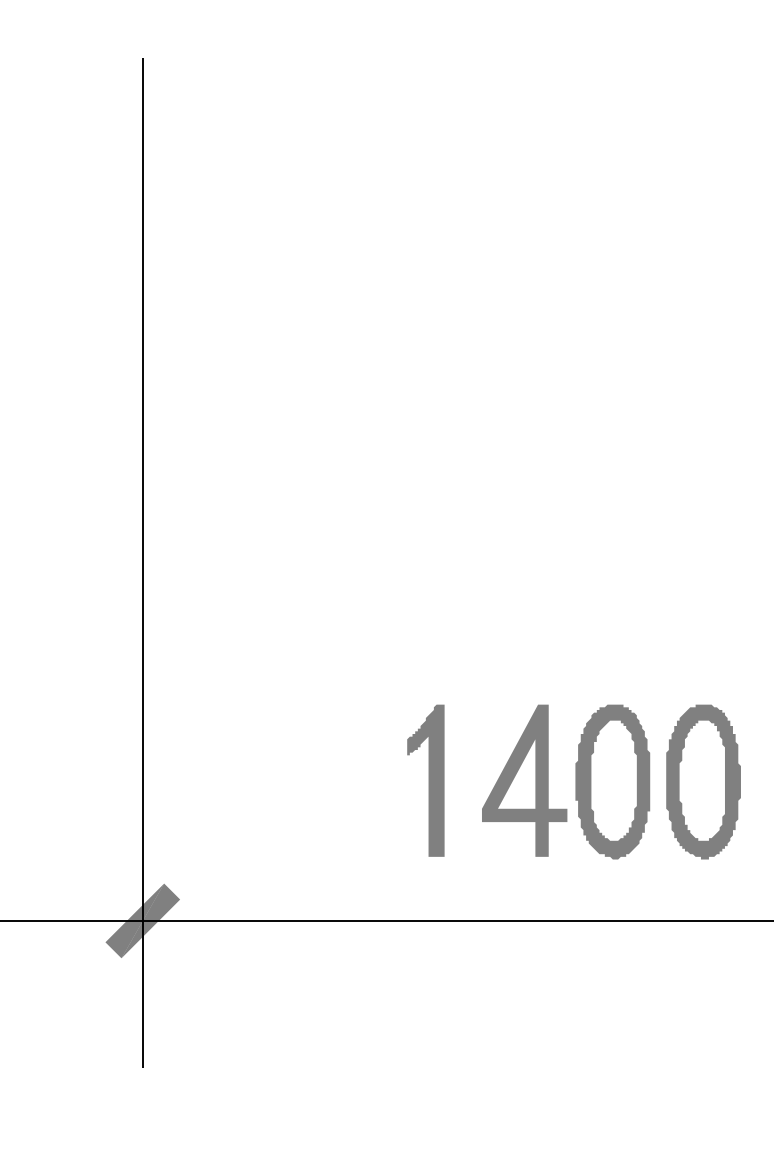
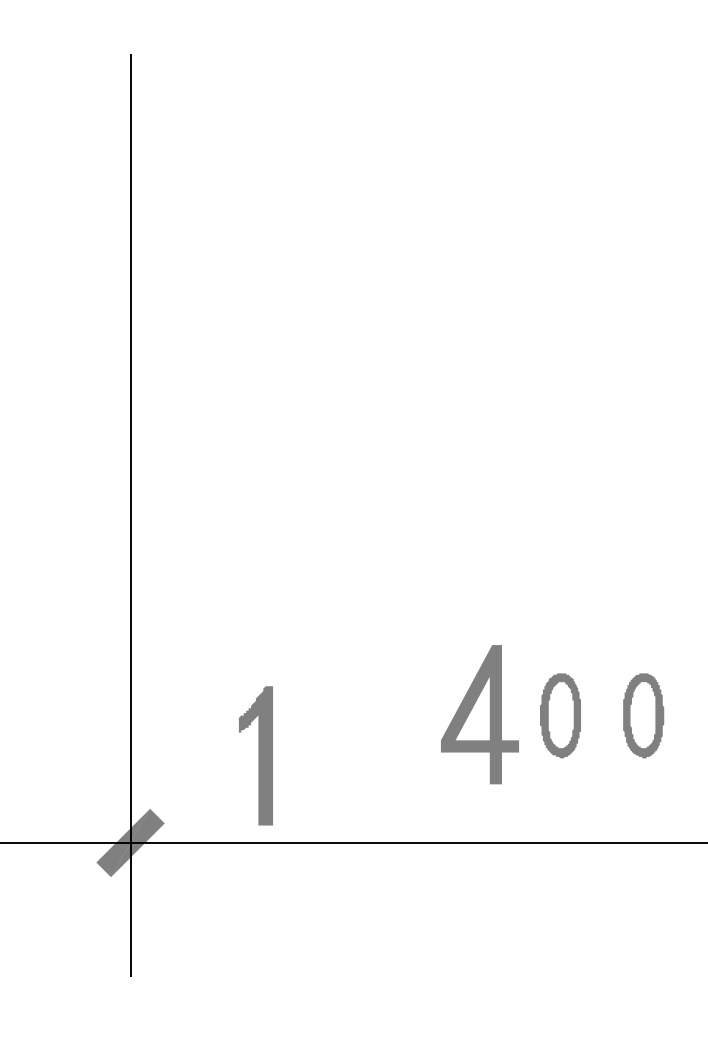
part: (425, 780) -> (255, 755), moved
part: (612, 781) -> (560, 715), size x0.6
part: (703, 781) -> (643, 715), size x0.6

